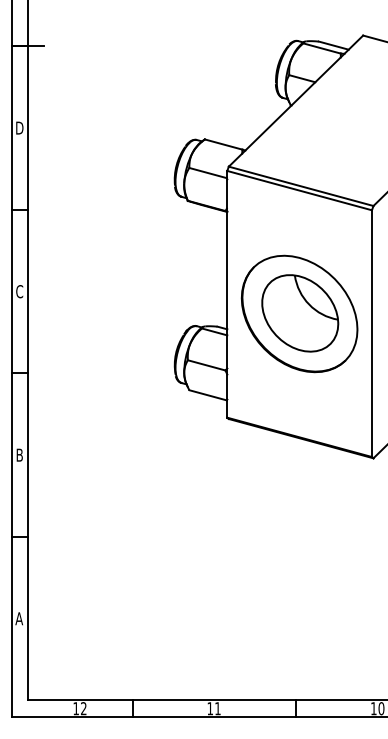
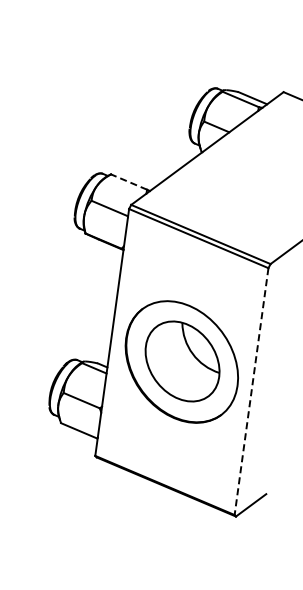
line: (223, 144) -> (128, 181), solid -> dashed
line: (371, 334) -> (250, 392), solid -> dashed

